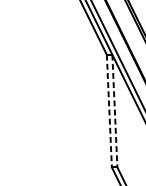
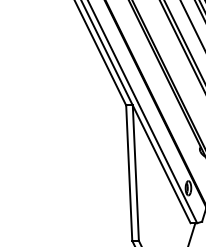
line: (109, 111) -> (129, 173), dashed -> solid
line: (114, 111) -> (135, 173), dashed -> solid

